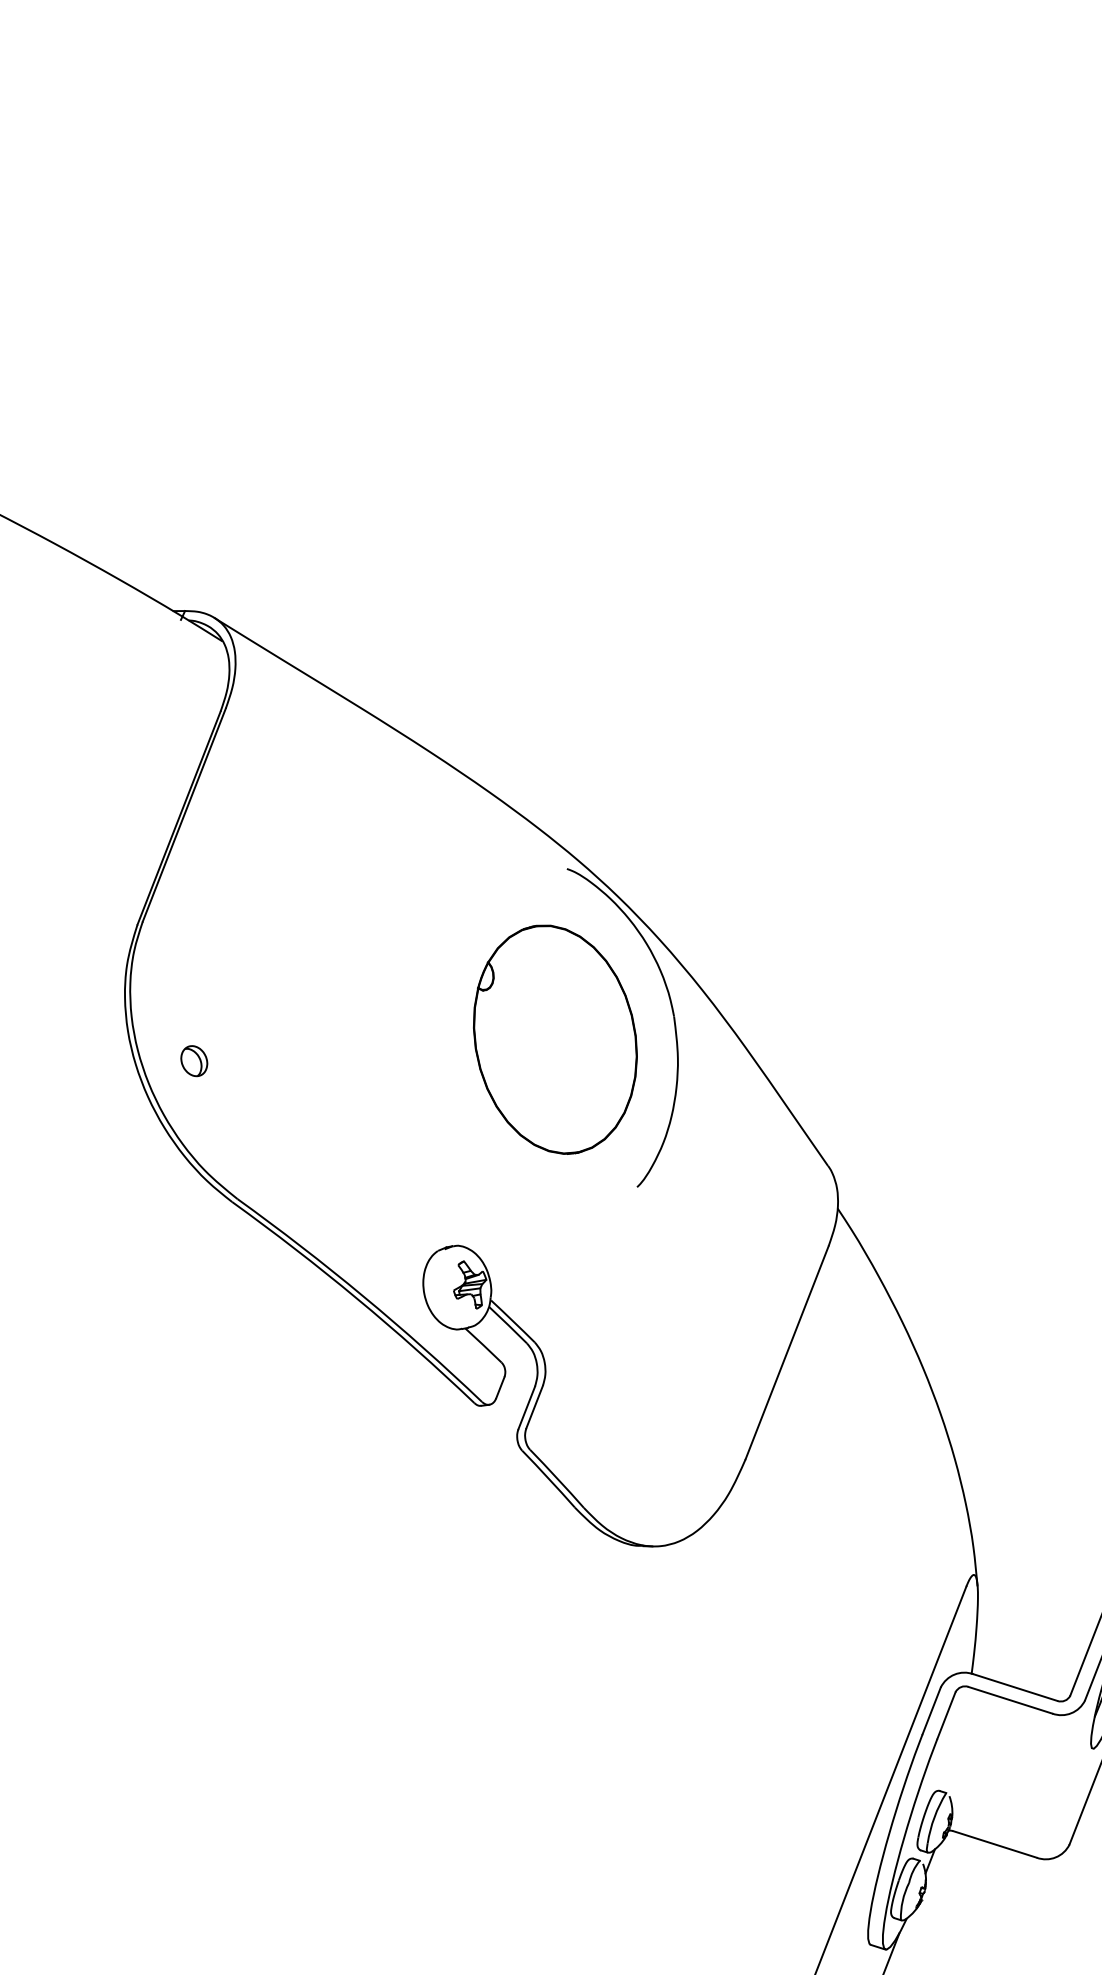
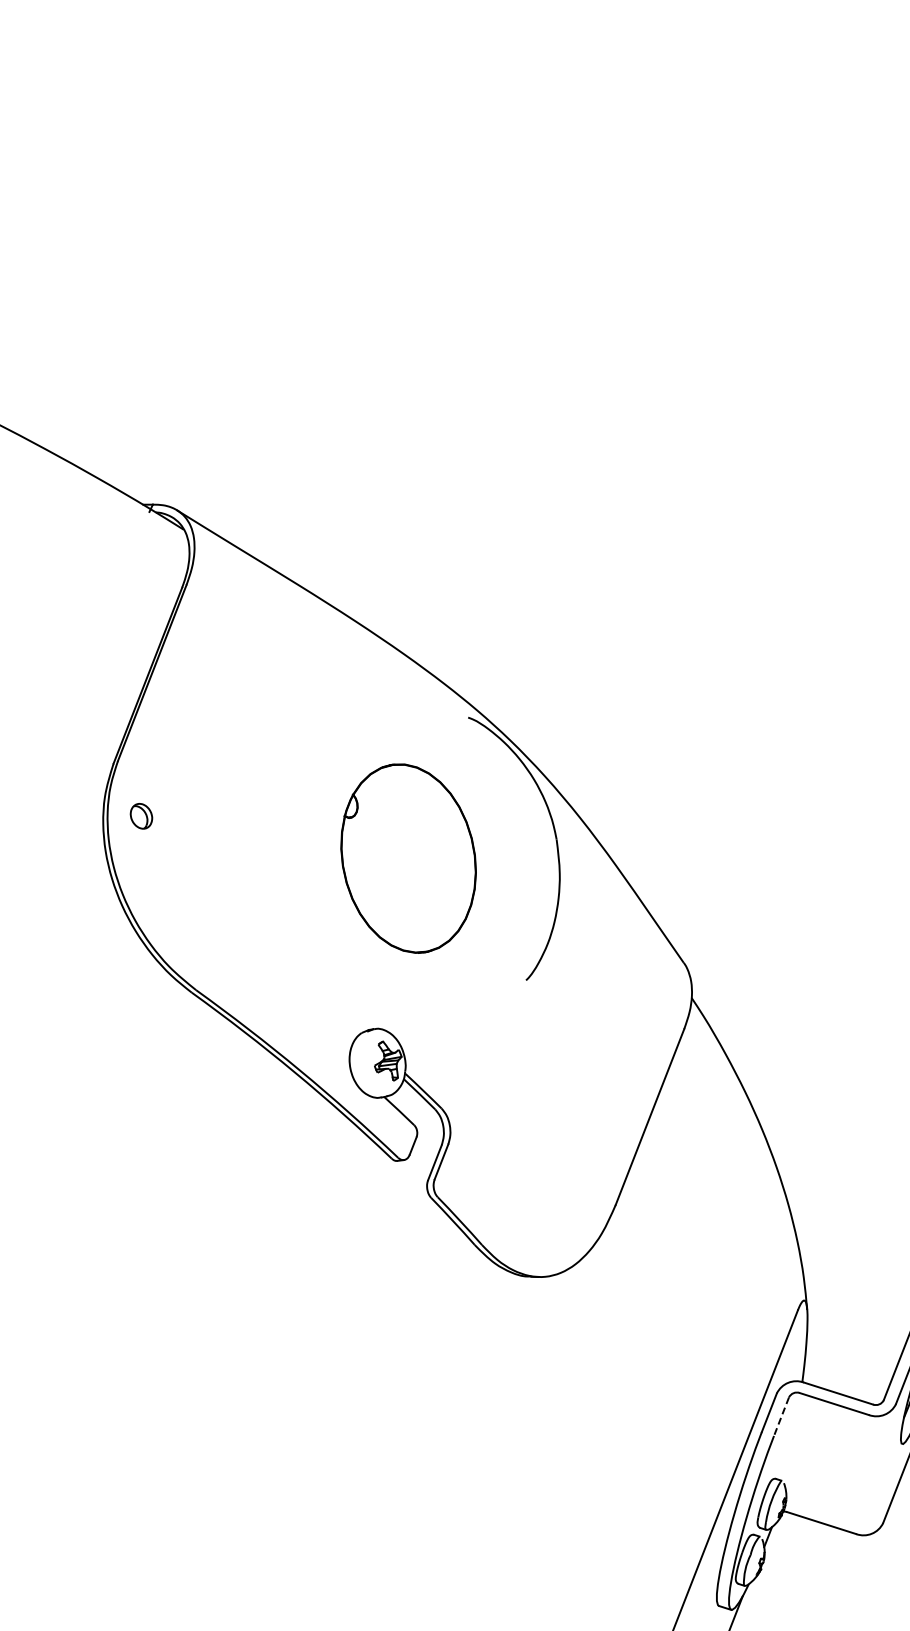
part: (555, 1039) -> (408, 858), moved
part: (194, 1061) -> (141, 816), moved
line: (946, 1715) -> (781, 1416), solid -> dashed

